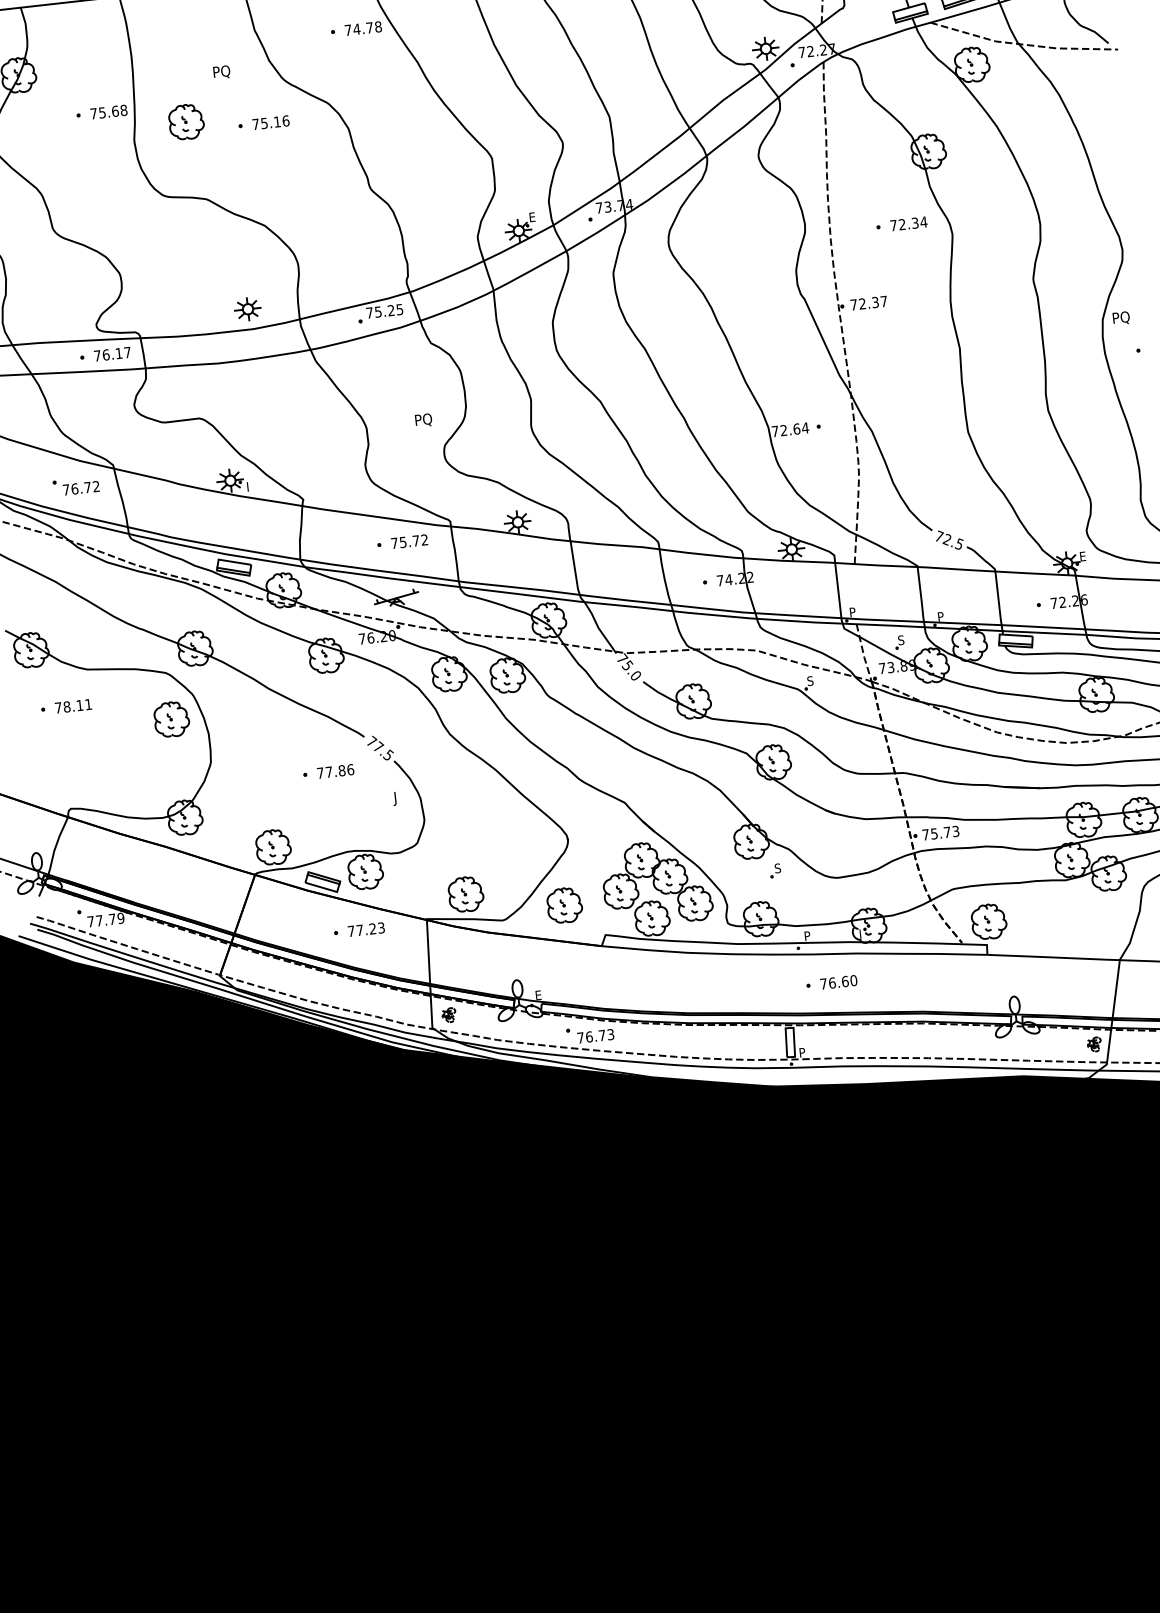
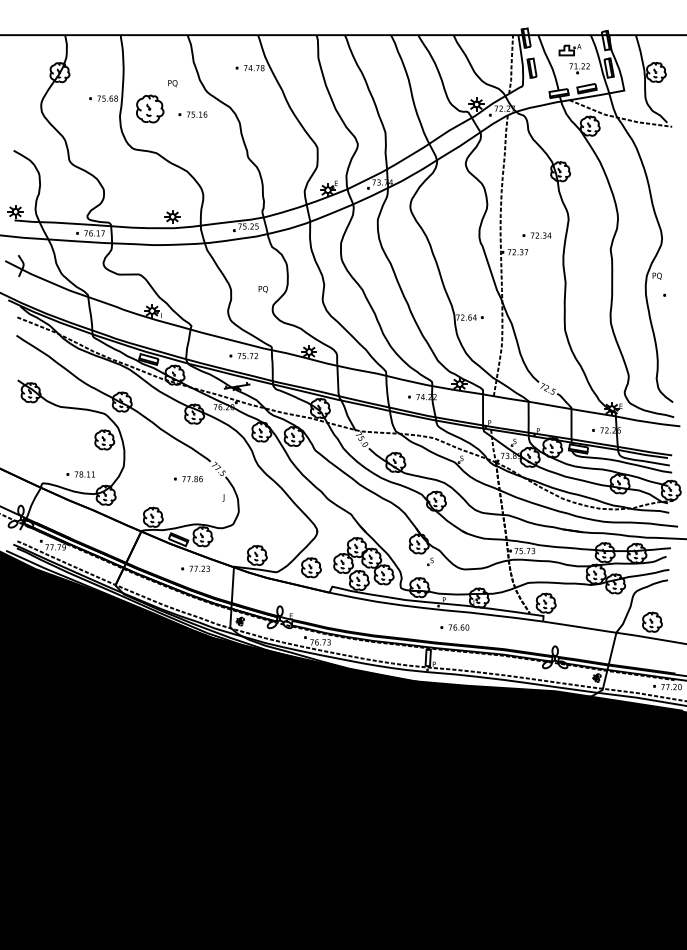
part: (185, 121) -> (149, 108), size x1.4
part: (900, 224) -> (536, 235), moved
part: (74, 484) -> (65, 303), removed
part: (65, 707) -> (80, 474), moved

